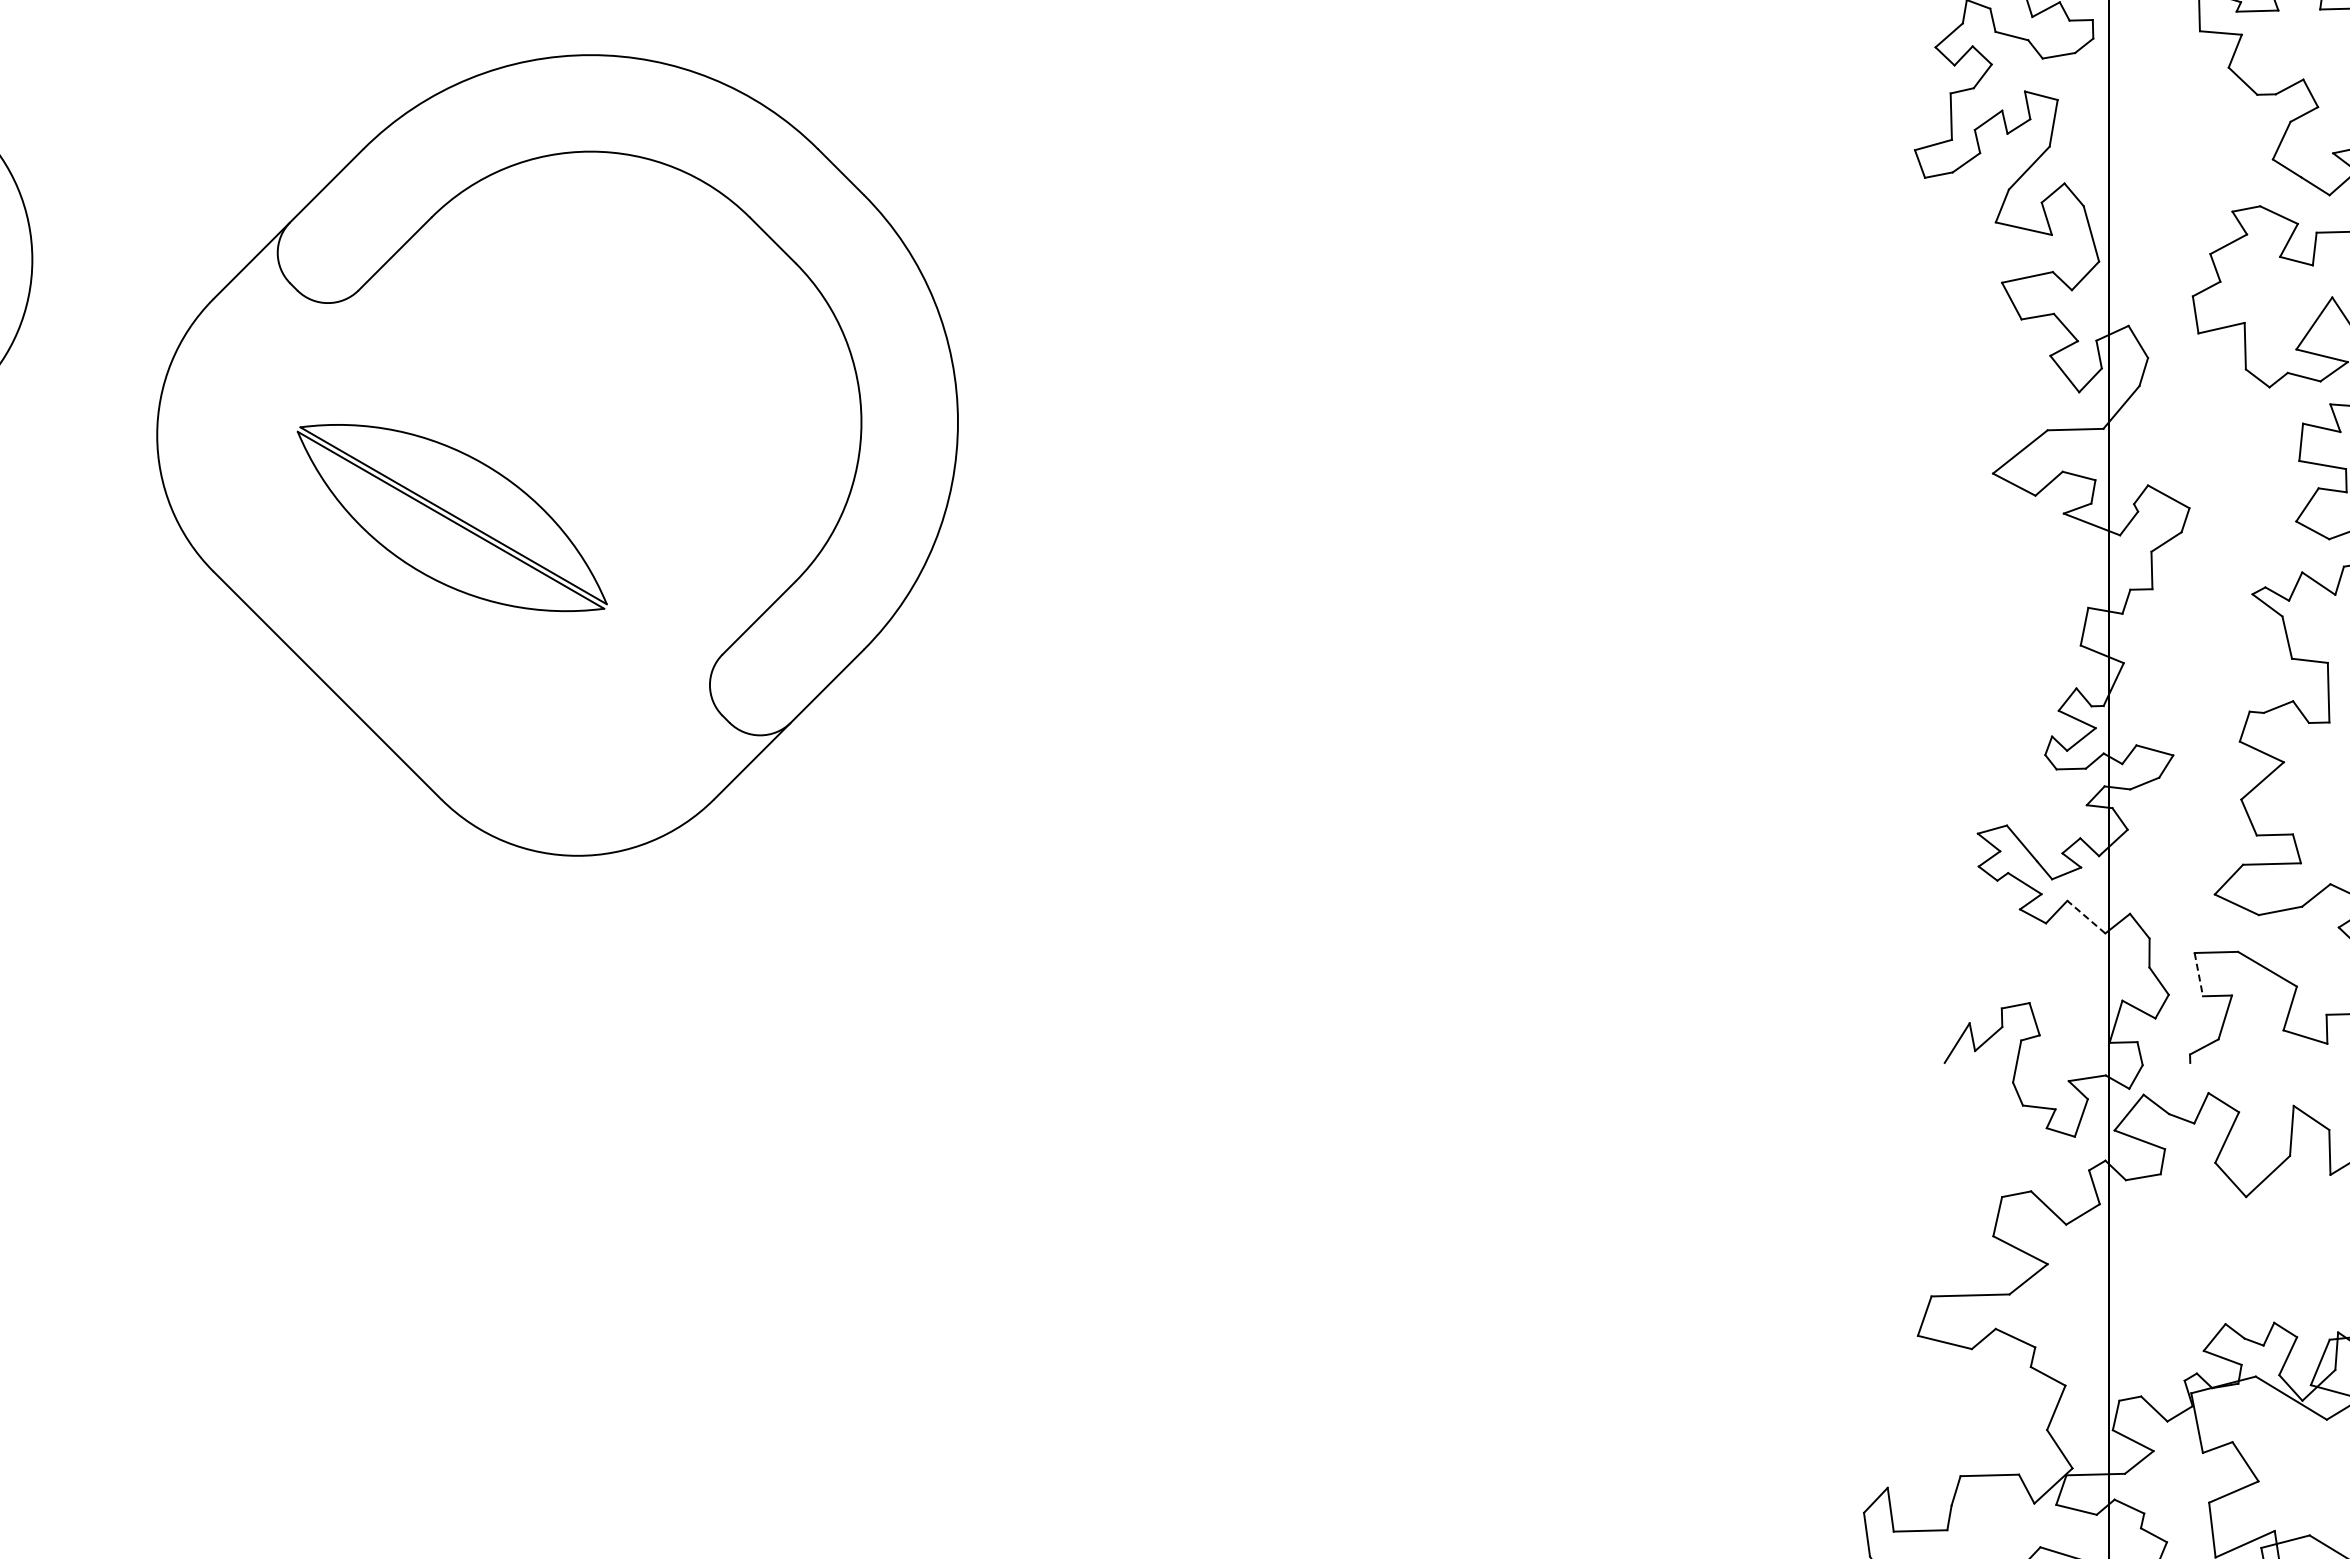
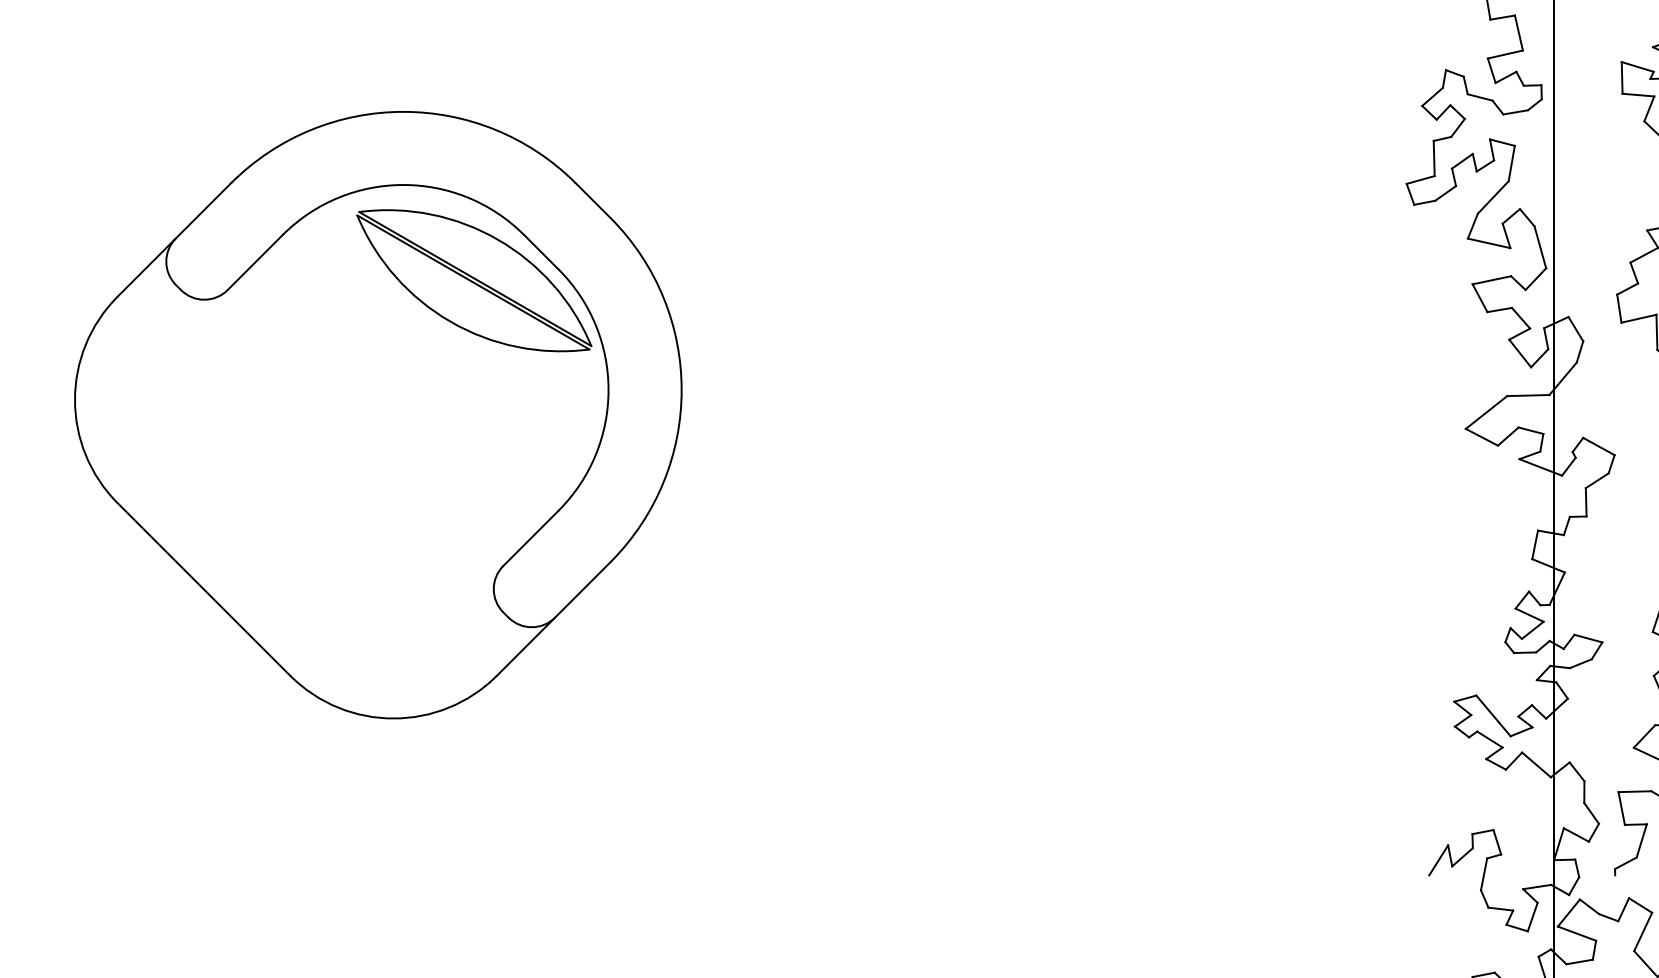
part: (451, 518) -> (473, 281), moved
line: (2086, 916) -> (1536, 764), dashed -> solid
line: (2198, 975) -> (1621, 809), dashed -> solid

